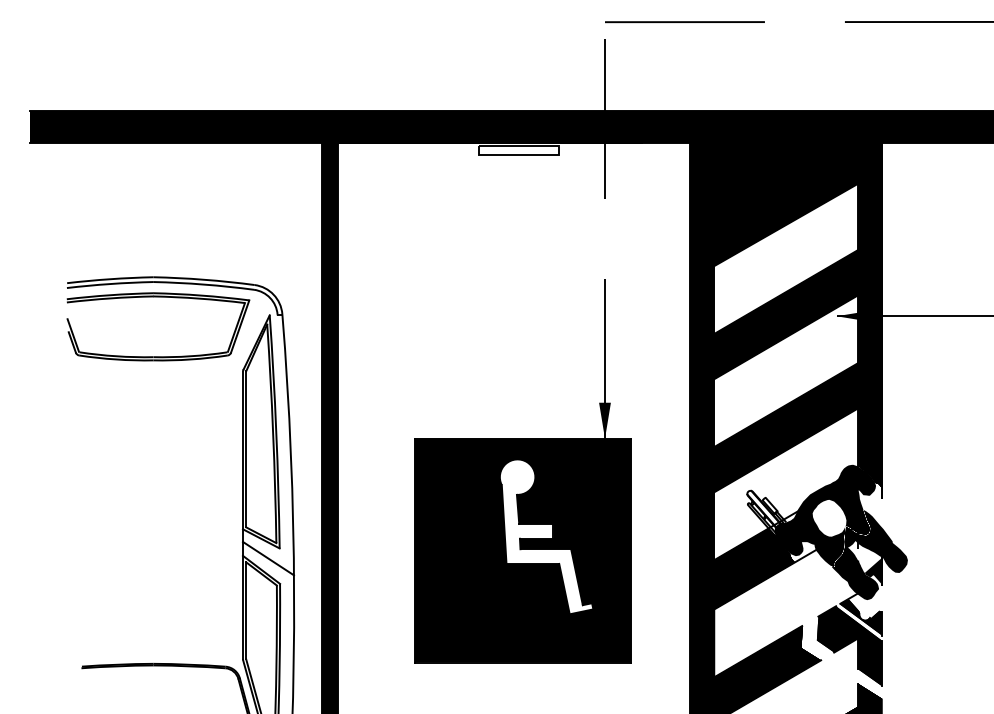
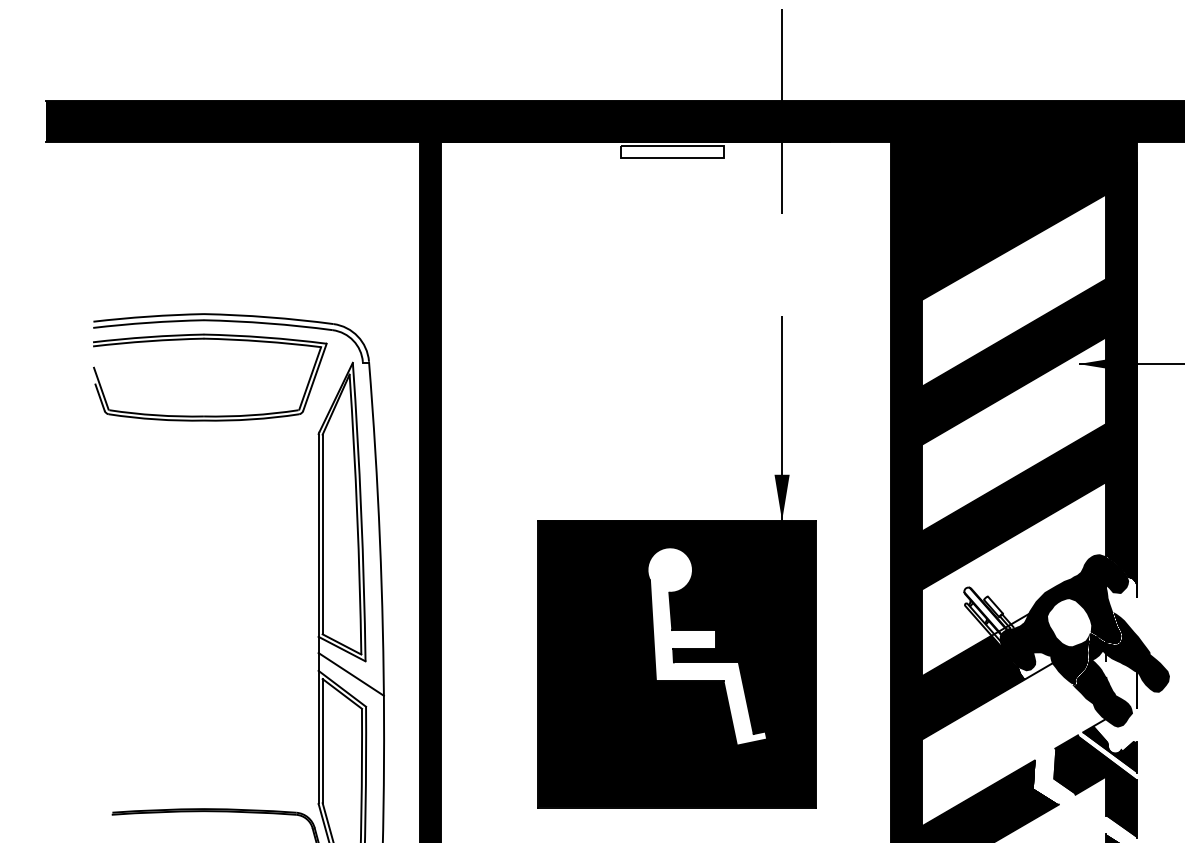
fill: (873, 570) -> (1125, 689), removed

